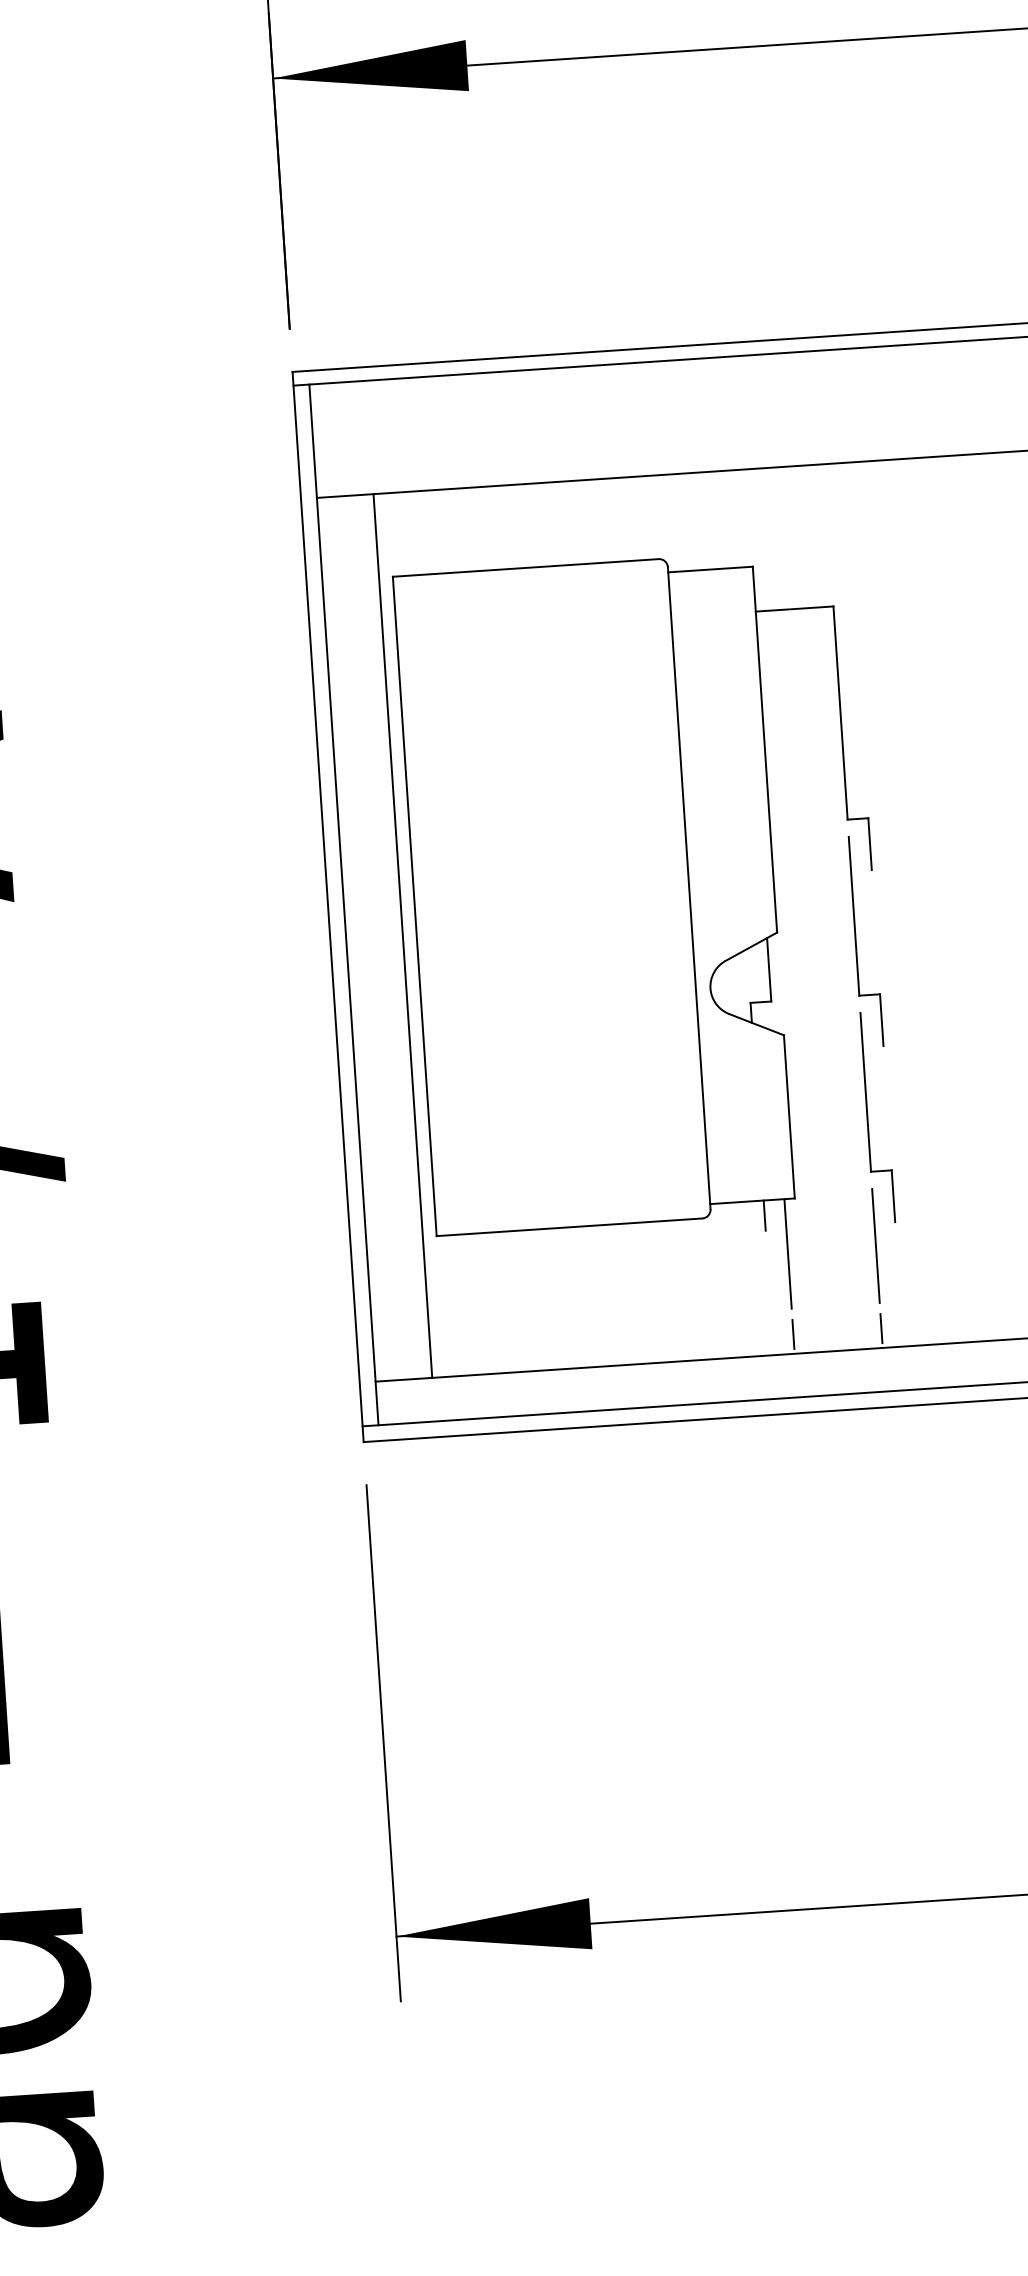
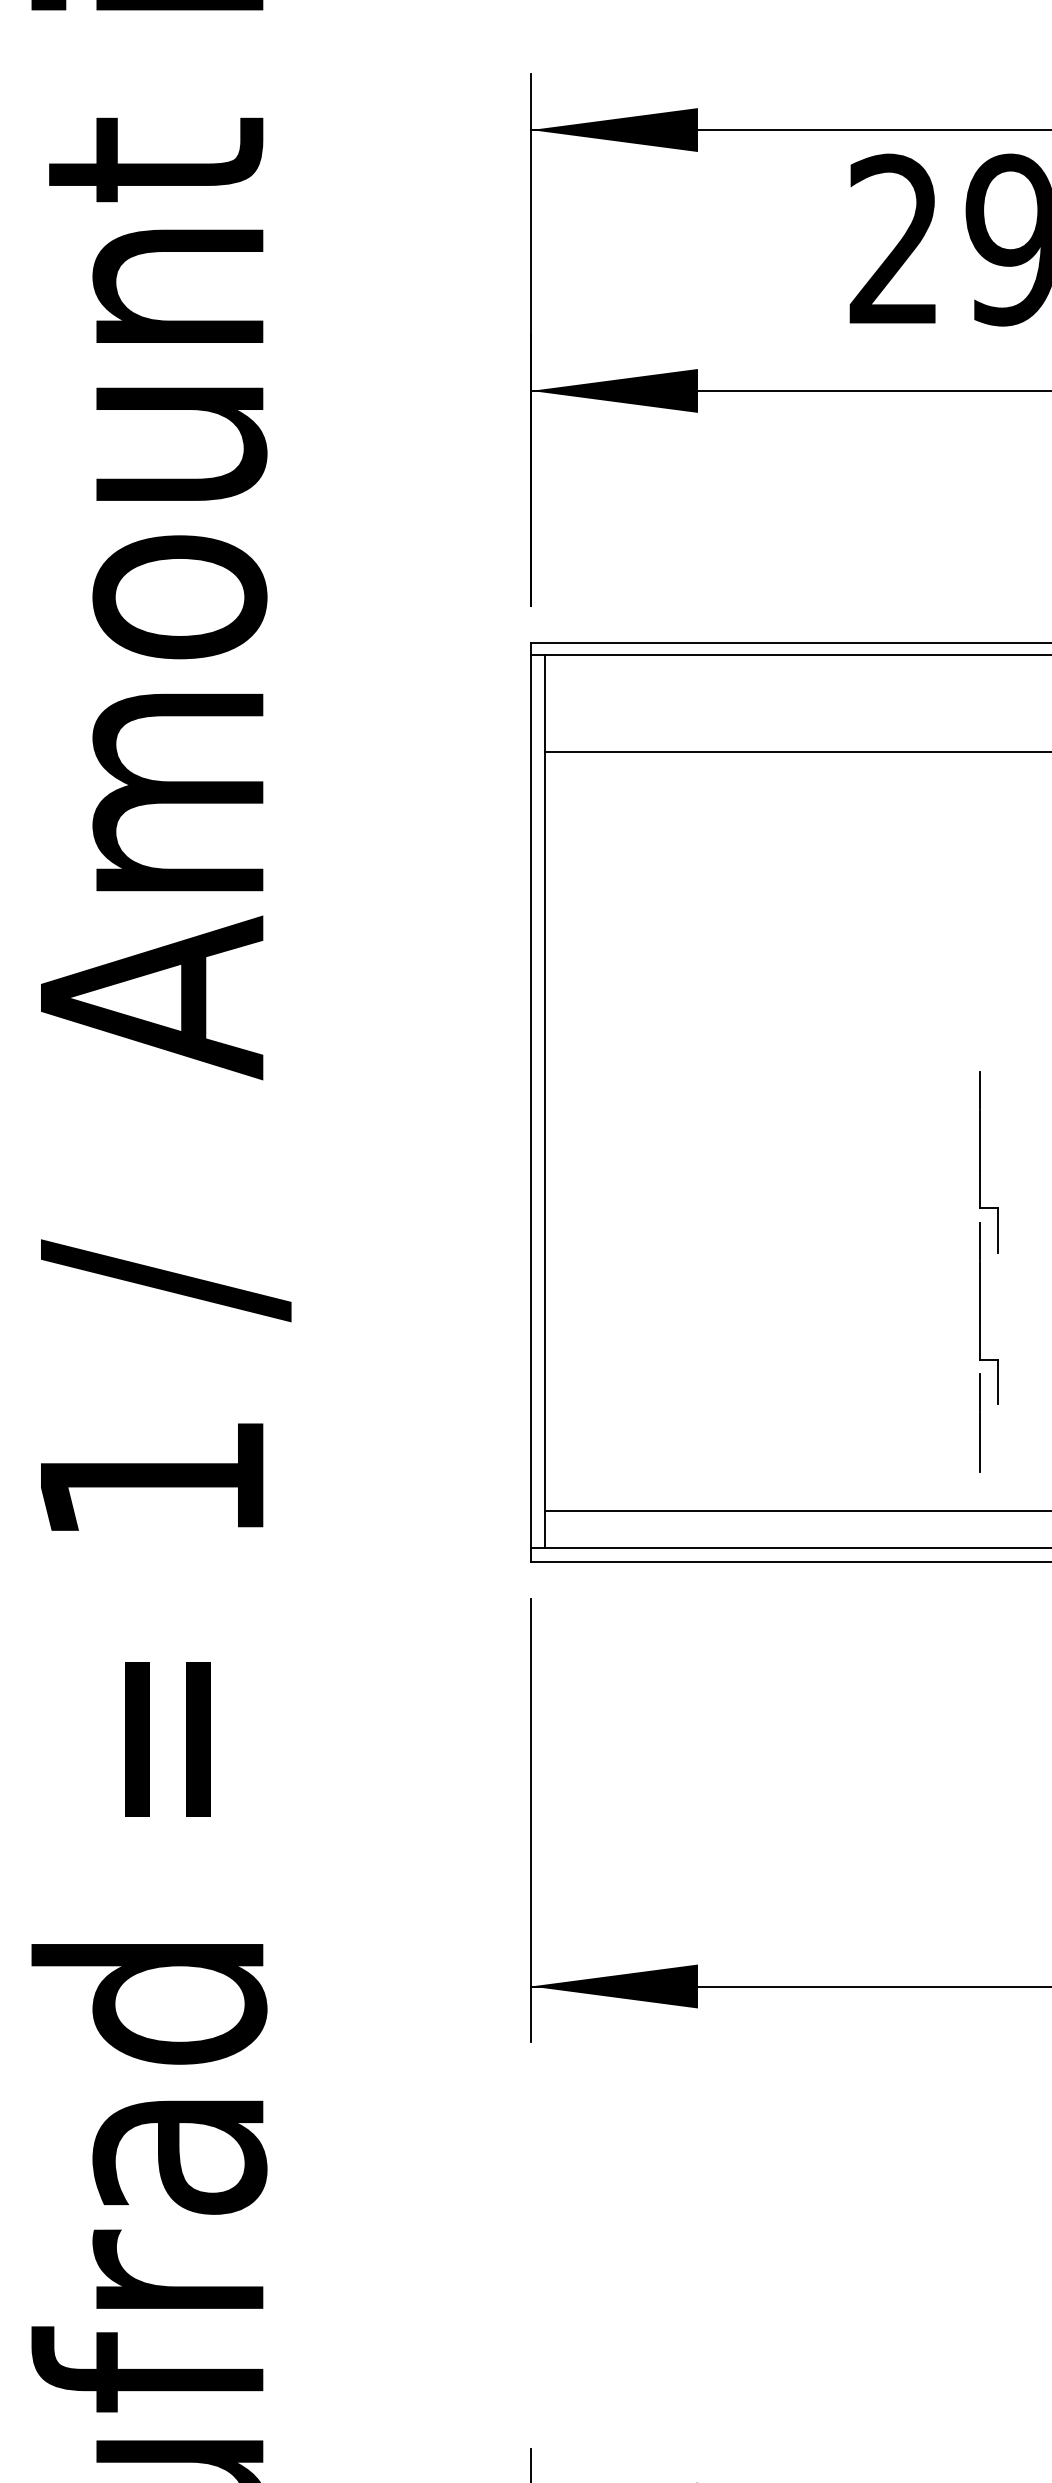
line: (402, 934) -> (593, 1130), removed
part: (646, 938) -> (801, 1147), removed
line: (881, 1327) -> (980, 1493), removed
line: (793, 1333) -> (904, 1493), removed

